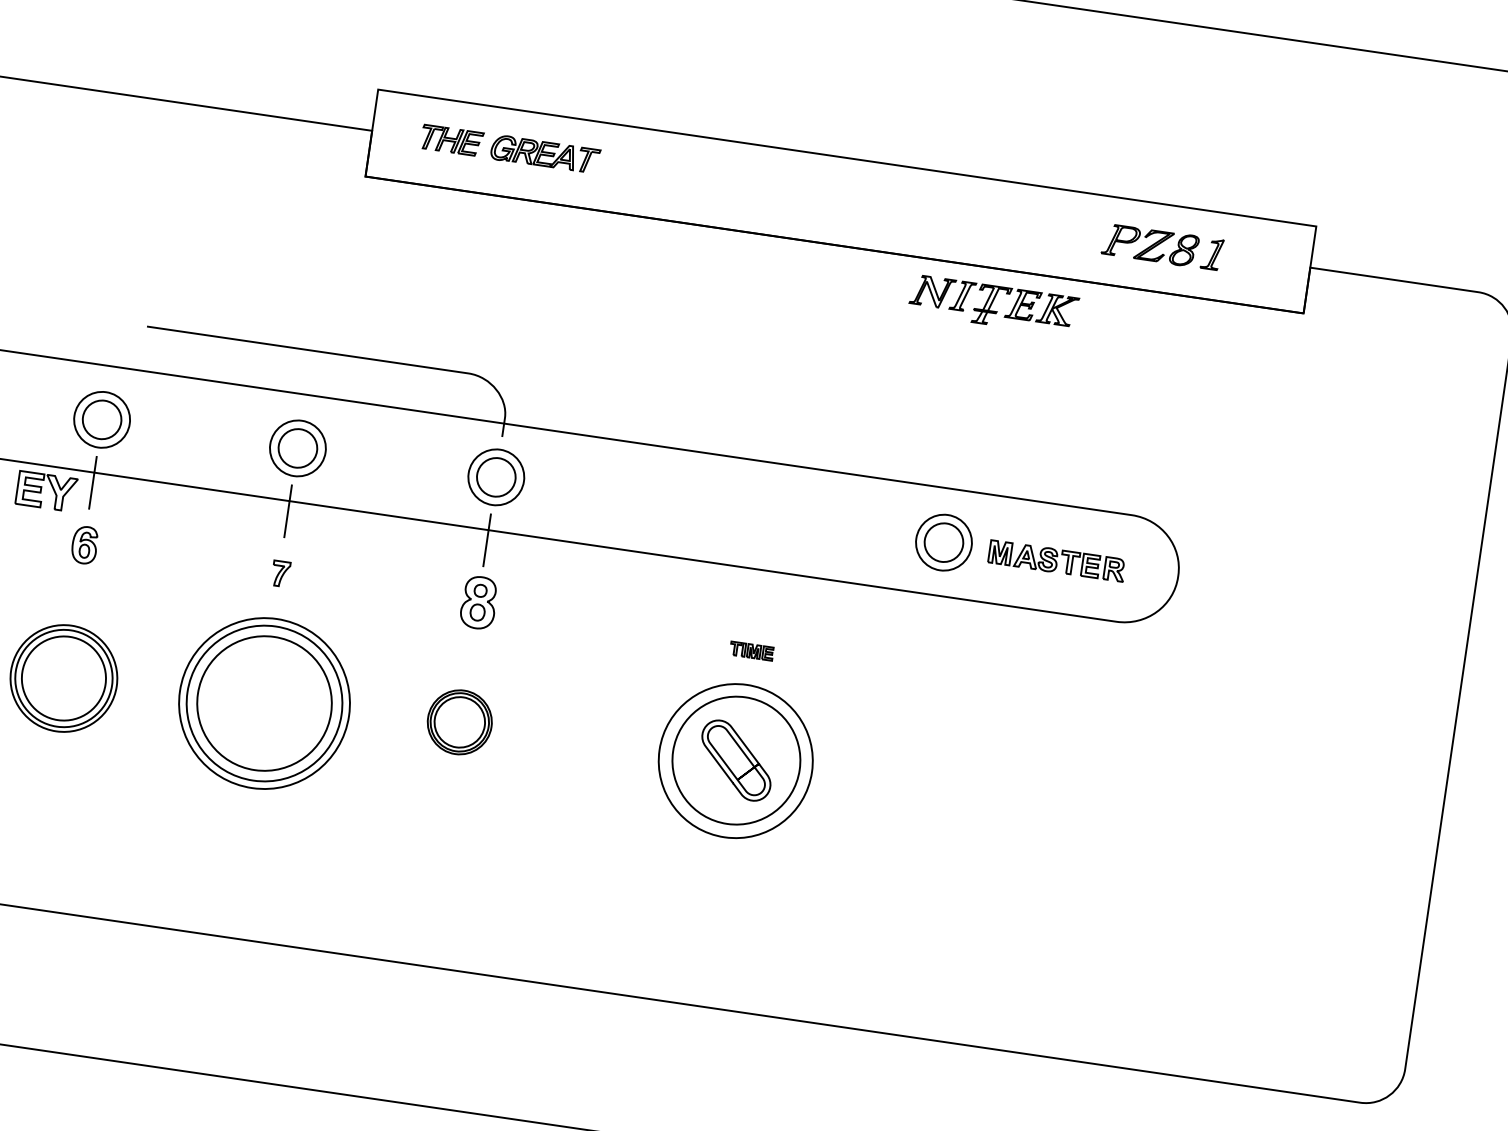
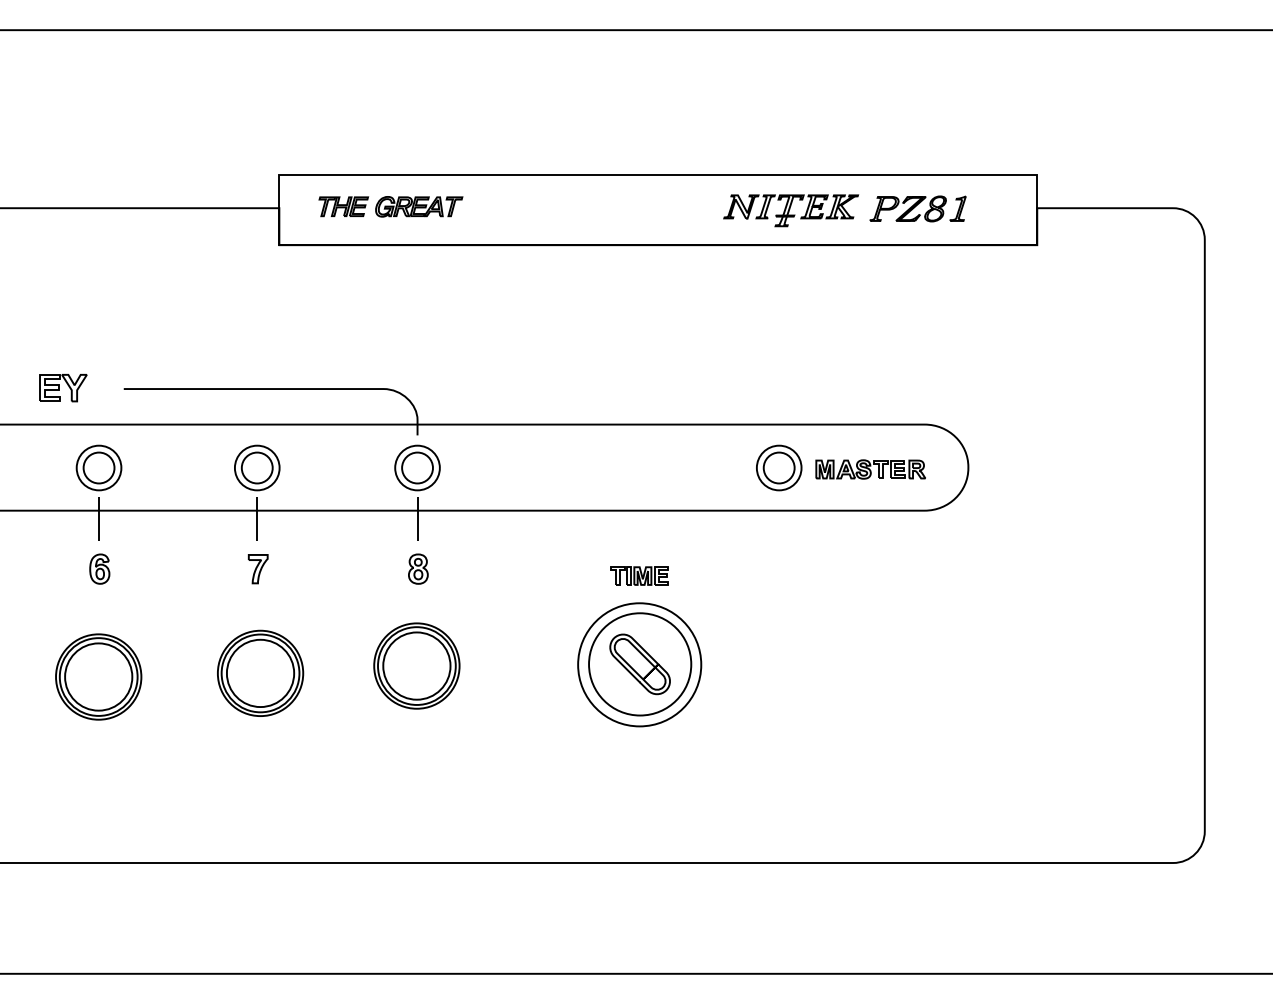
part: (994, 305) -> (791, 210), moved
part: (46, 492) -> (63, 388), moved
part: (279, 574) -> (257, 569), size x1.43
part: (479, 601) -> (418, 568), size x0.71
part: (751, 650) -> (639, 575), size x1.67
part: (265, 702) -> (260, 672), size x0.62
part: (459, 721) -> (416, 665), size x1.67

